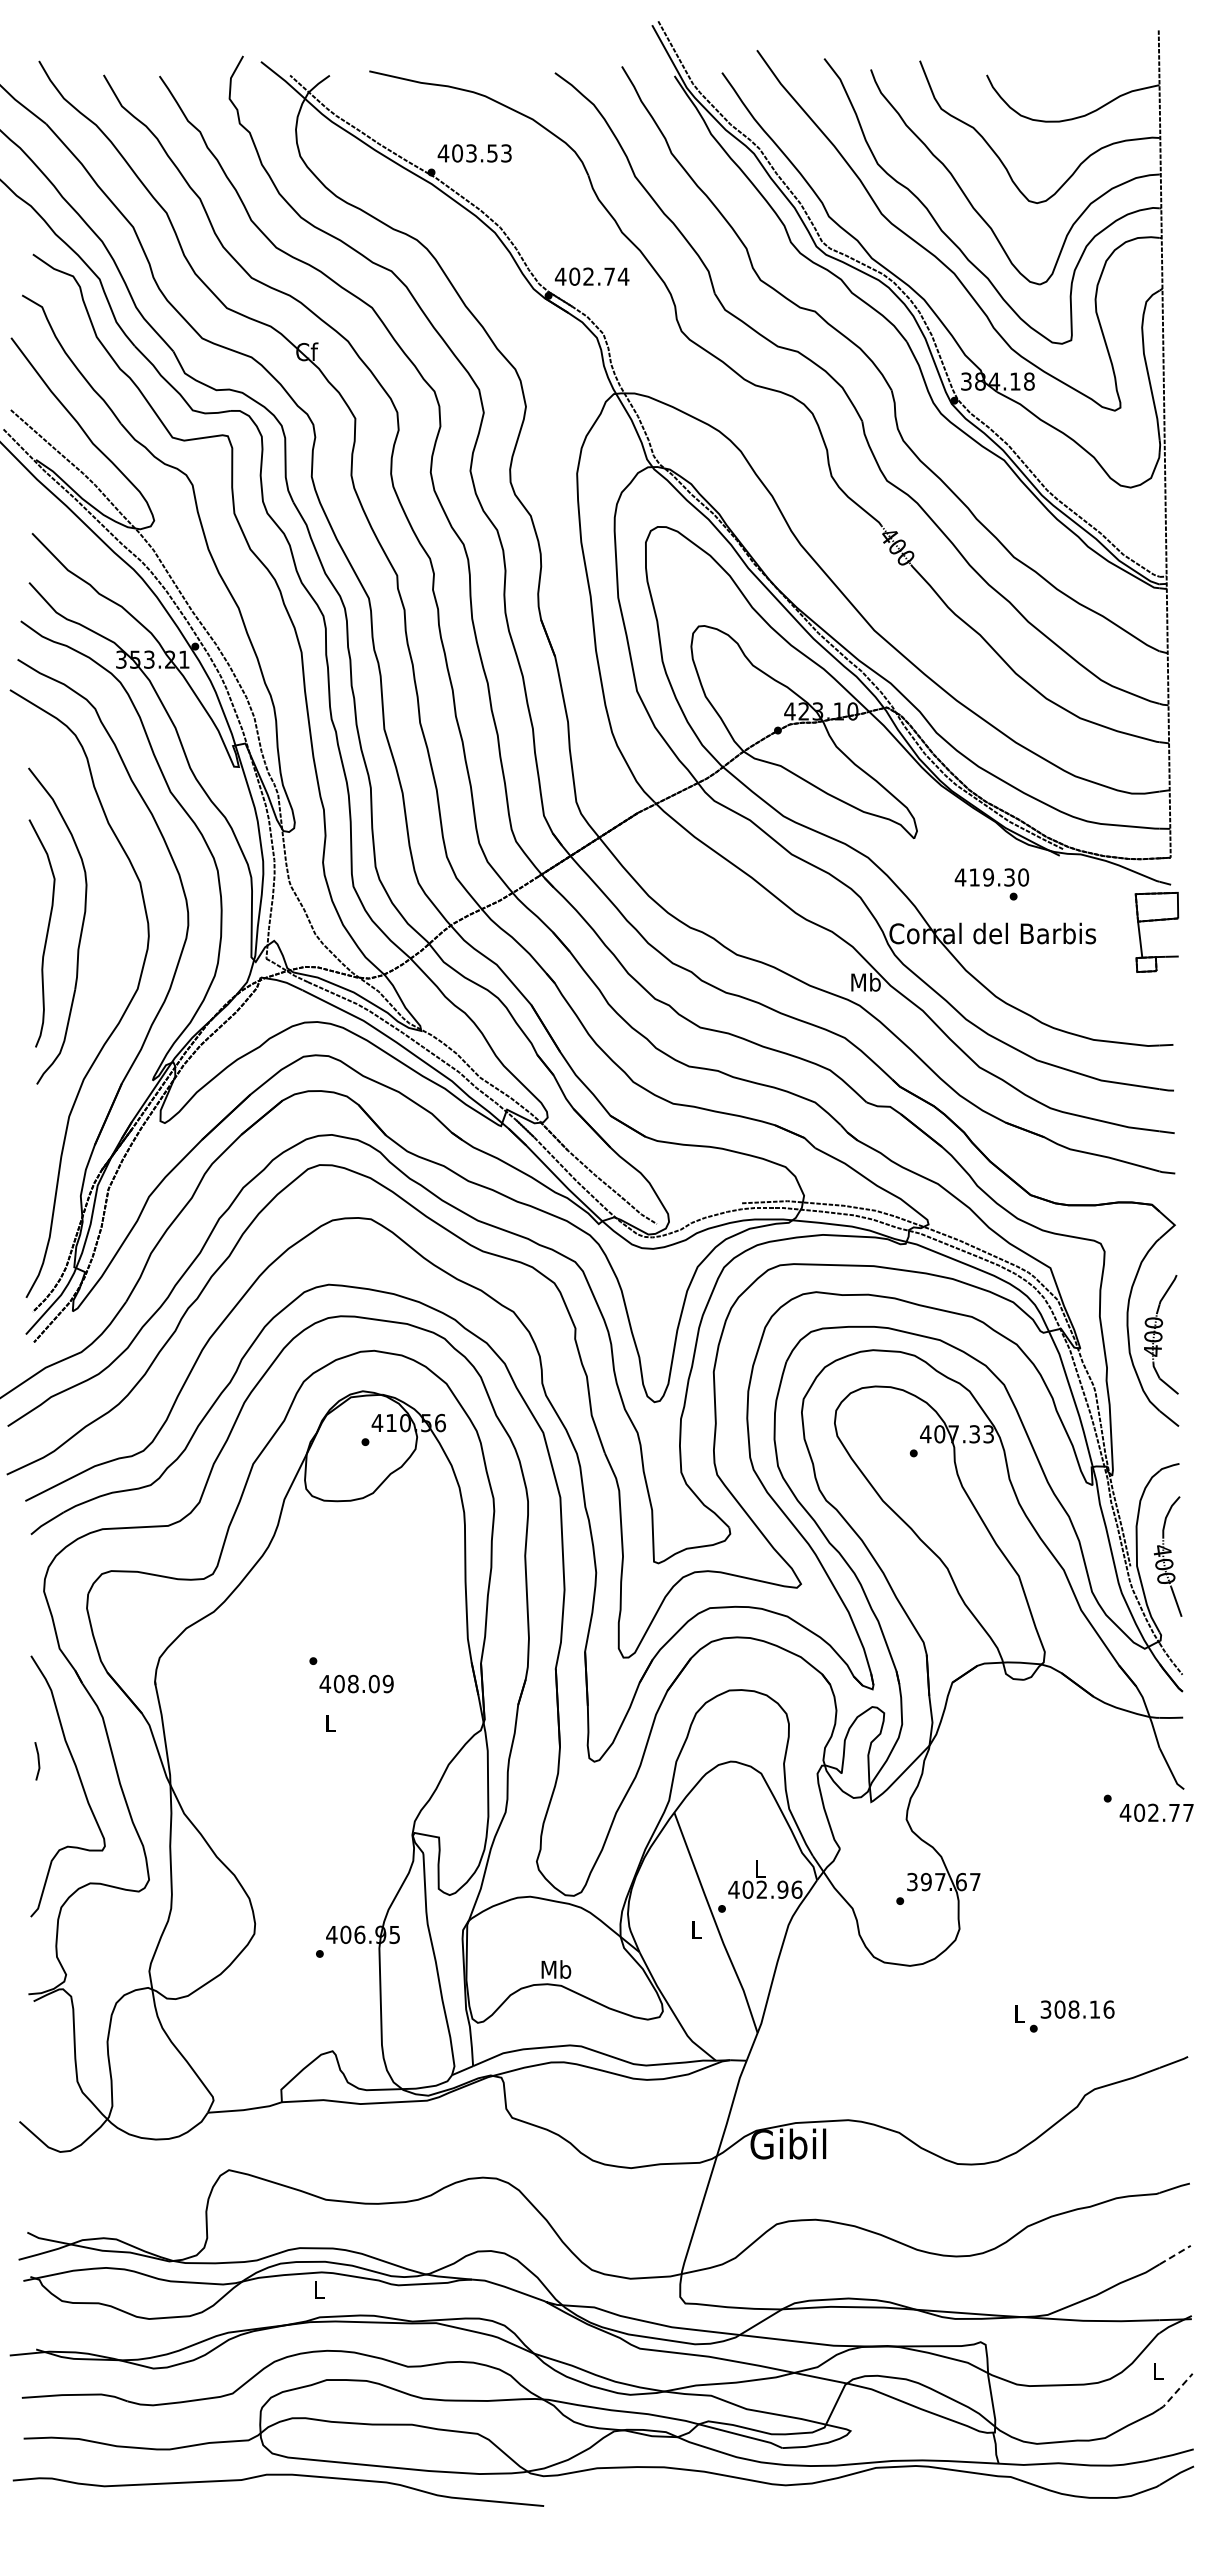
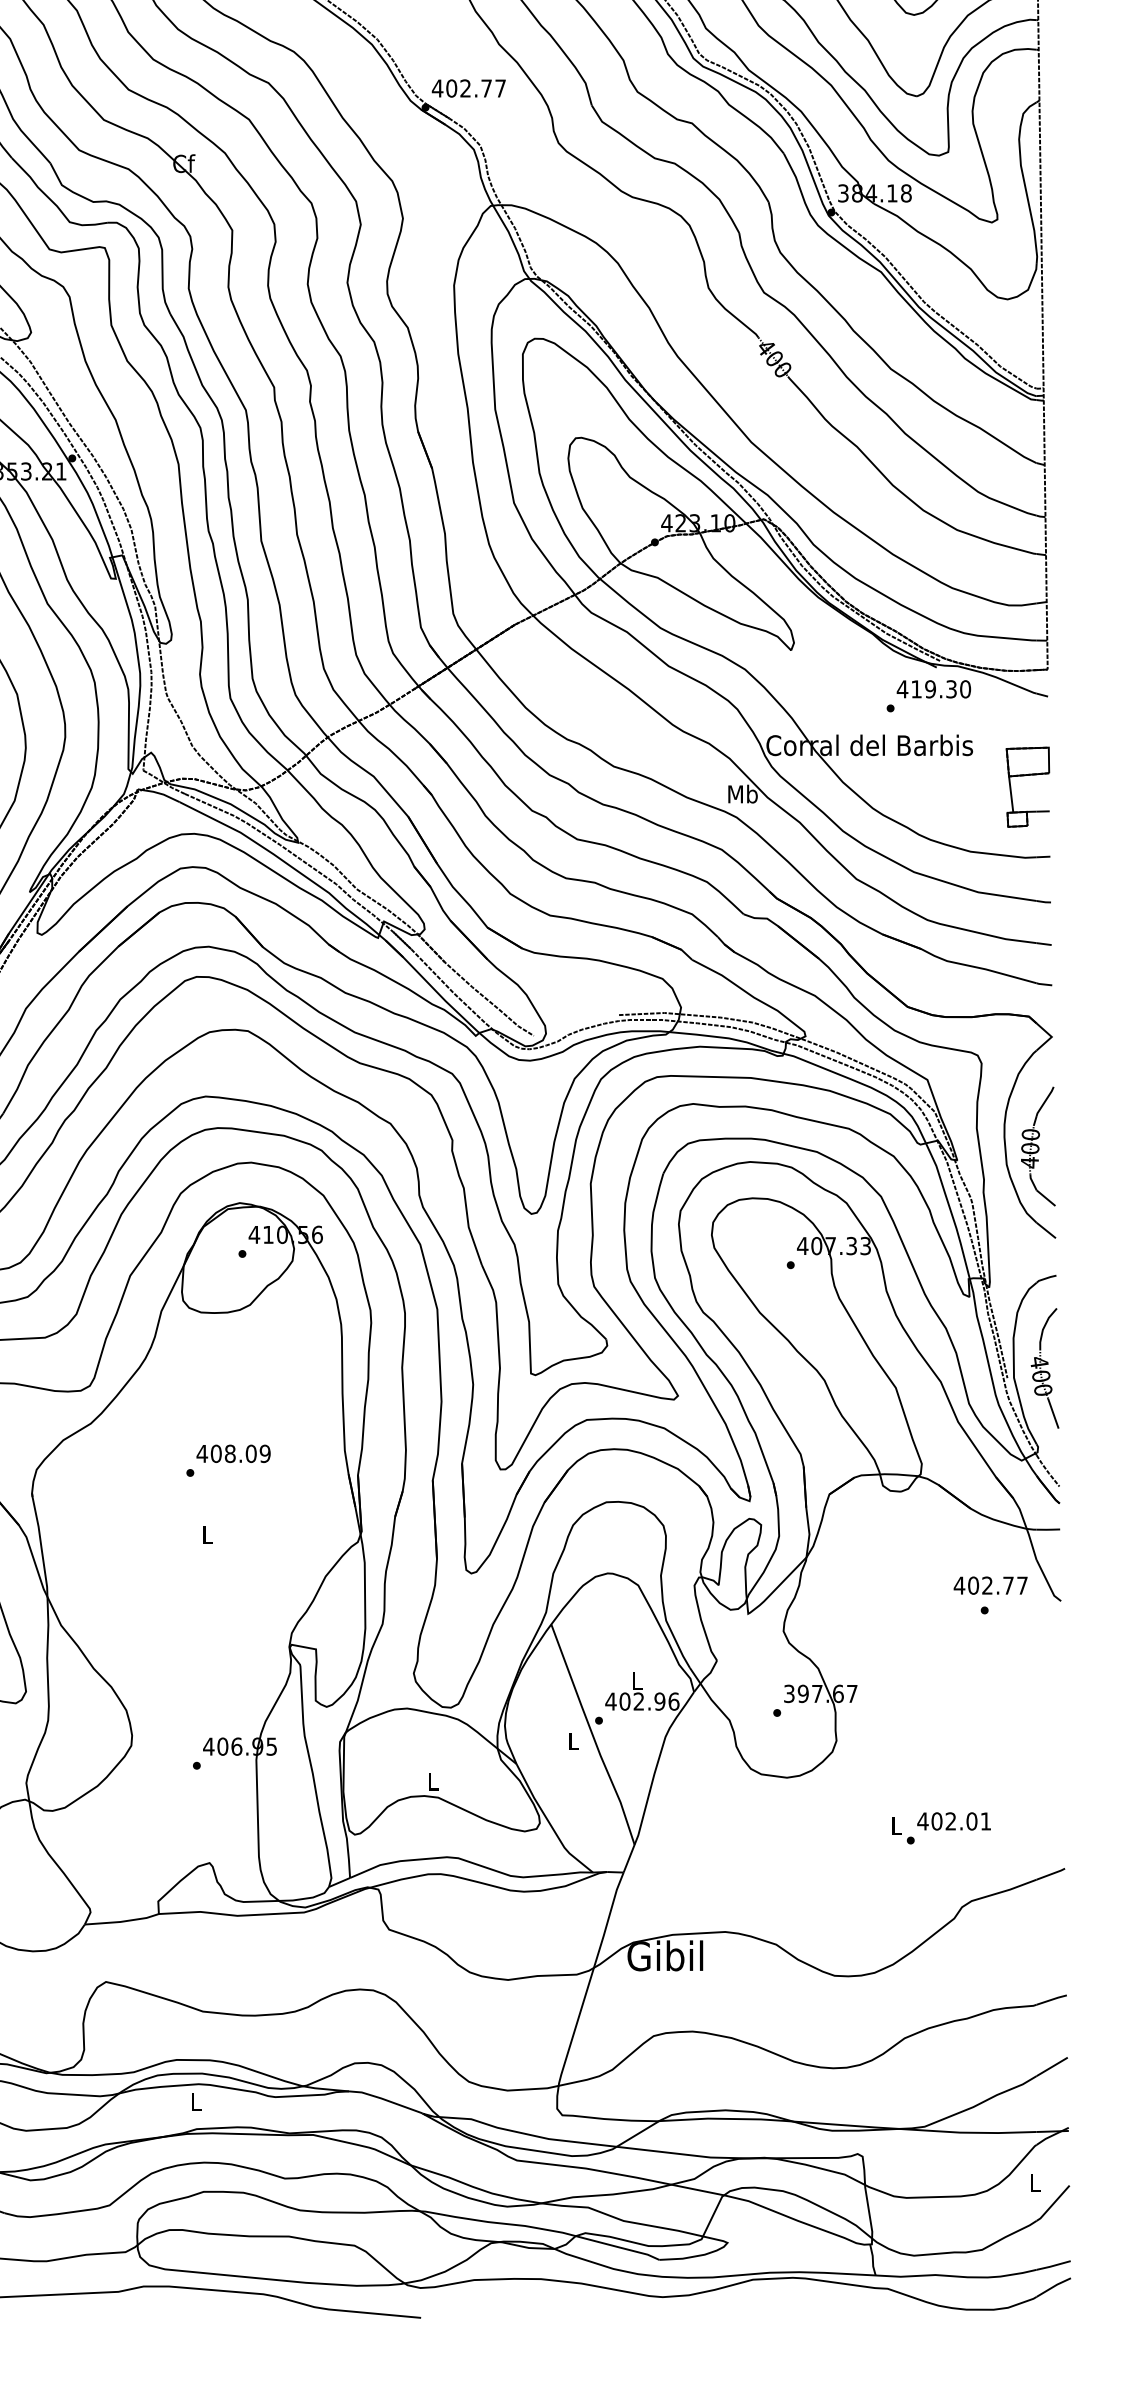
text: (623, 276) -> (500, 88), 402.74 -> 402.77
text: (991, 877) -> (933, 689), moved
part: (1156, 921) -> (1027, 776), moved
text: (356, 1683) -> (233, 1453), moved
text: (1156, 1812) -> (990, 1585), moved
text: (556, 1969) -> (433, 1781), Mb -> L
text: (1077, 2009) -> (954, 1821), 308.16 -> 402.01
line: (1175, 2254) -> (1052, 2066), dashed -> solid
line: (1176, 2392) -> (1053, 2204), dashed -> solid

